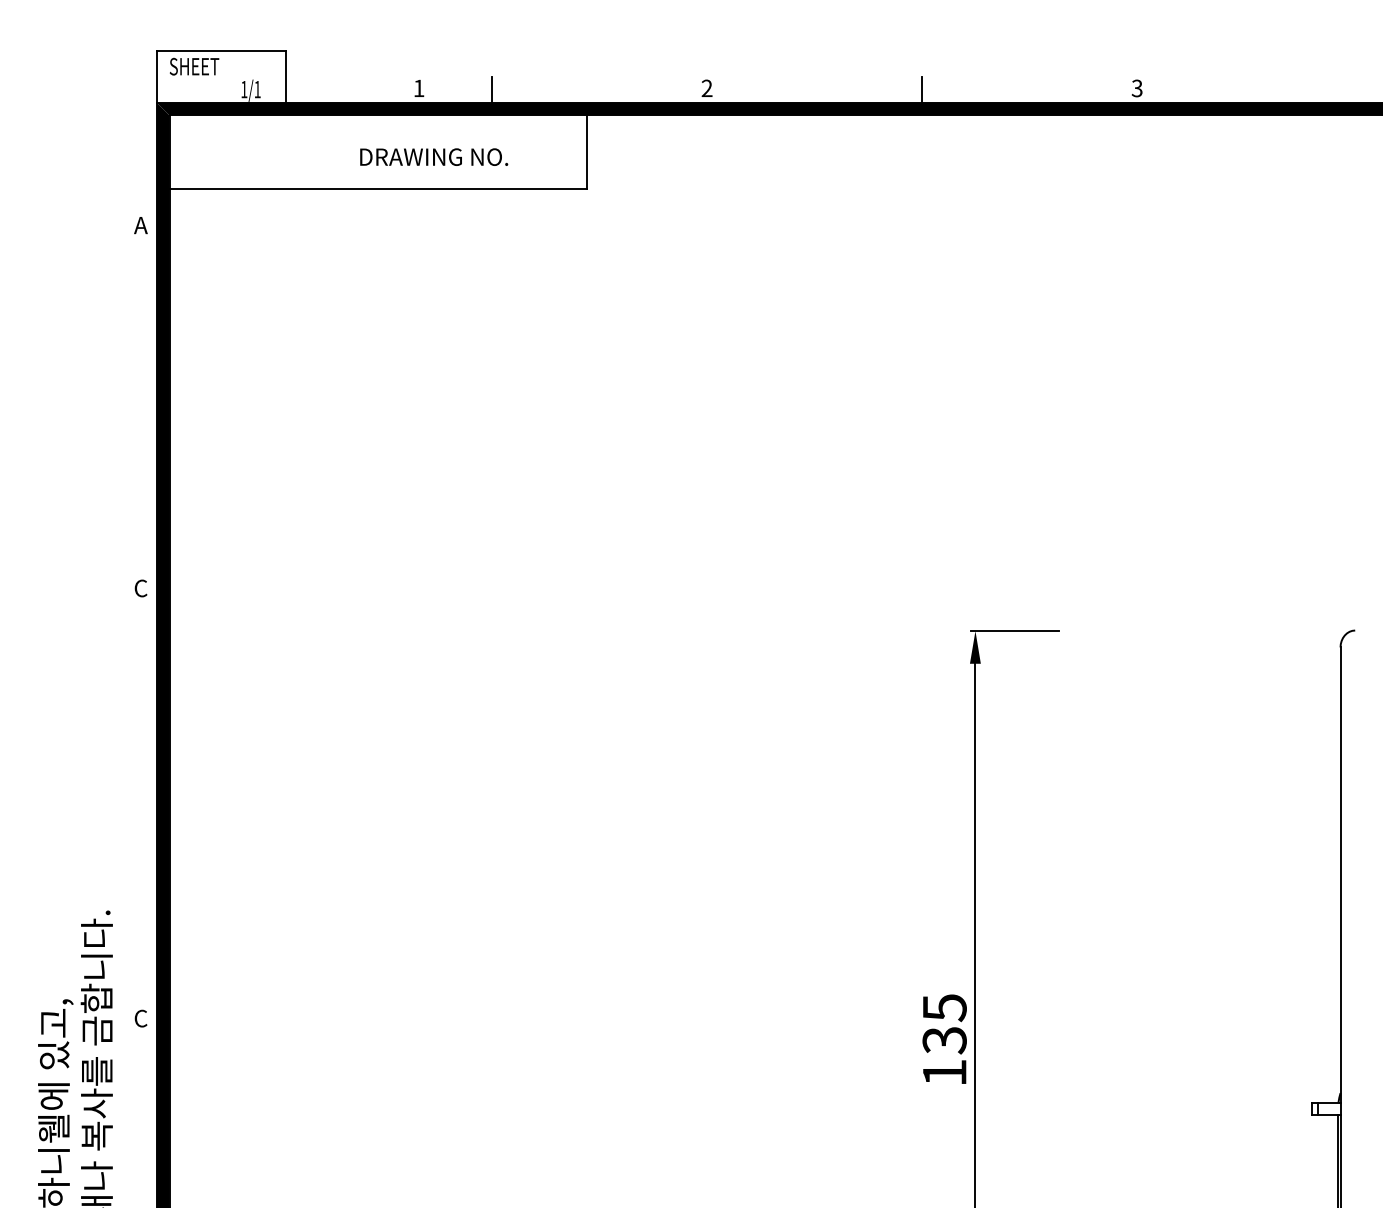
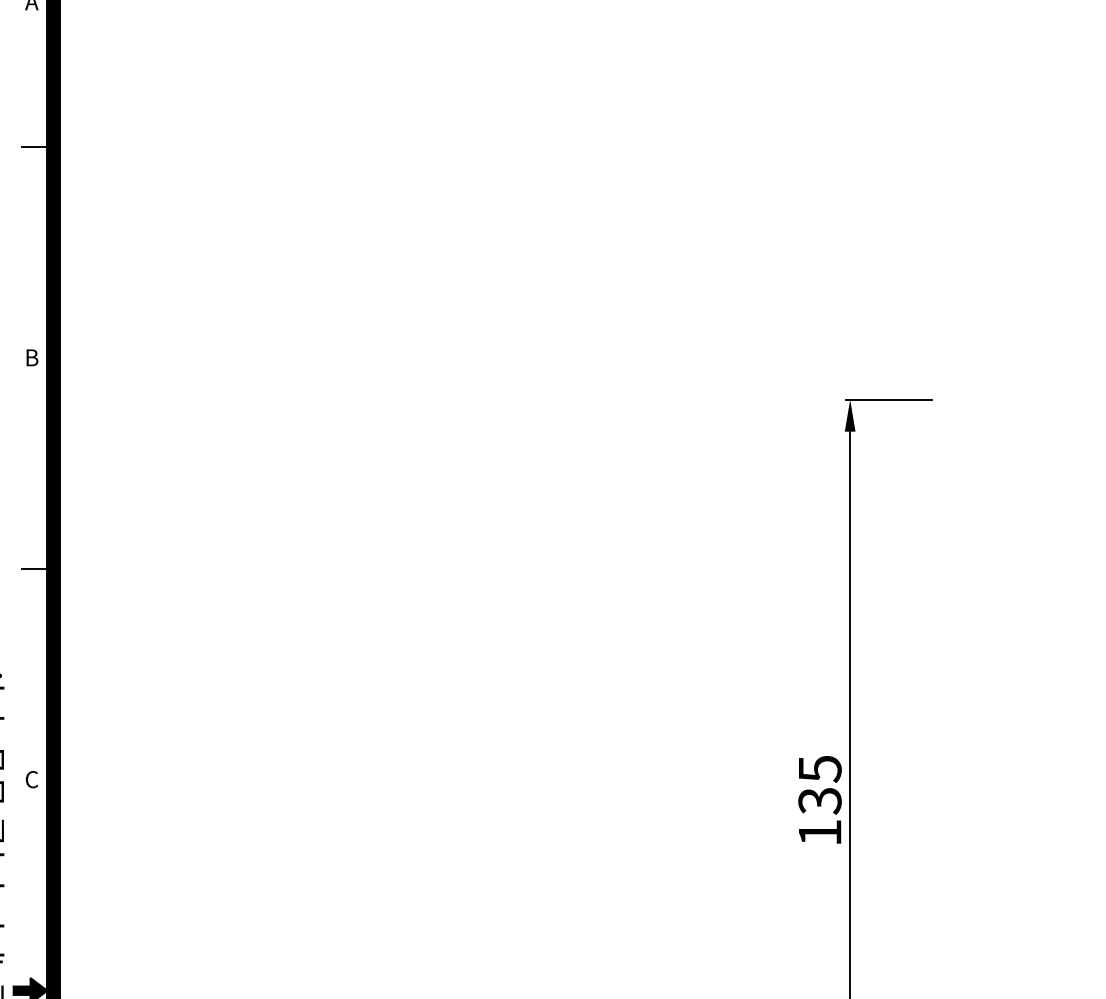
line: (143, 373) -> (34, 147), added
text: (140, 588) -> (31, 357), C -> B
line: (143, 803) -> (34, 568), added

